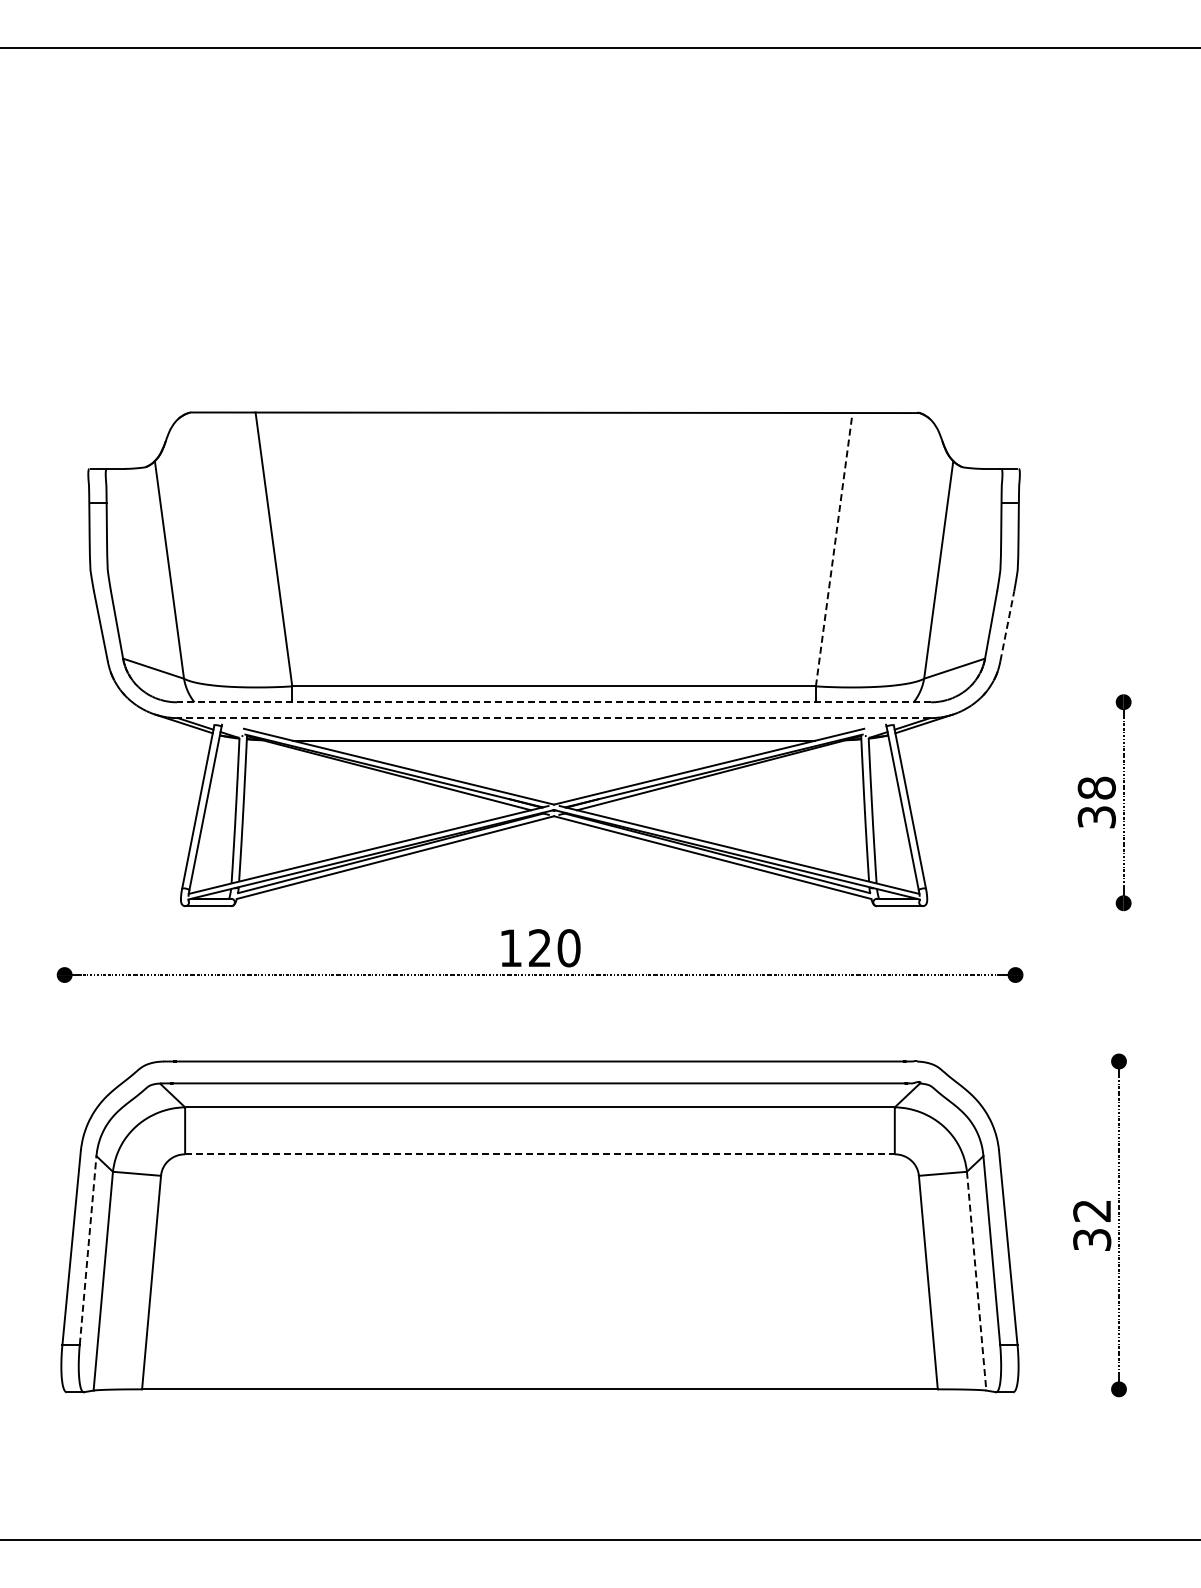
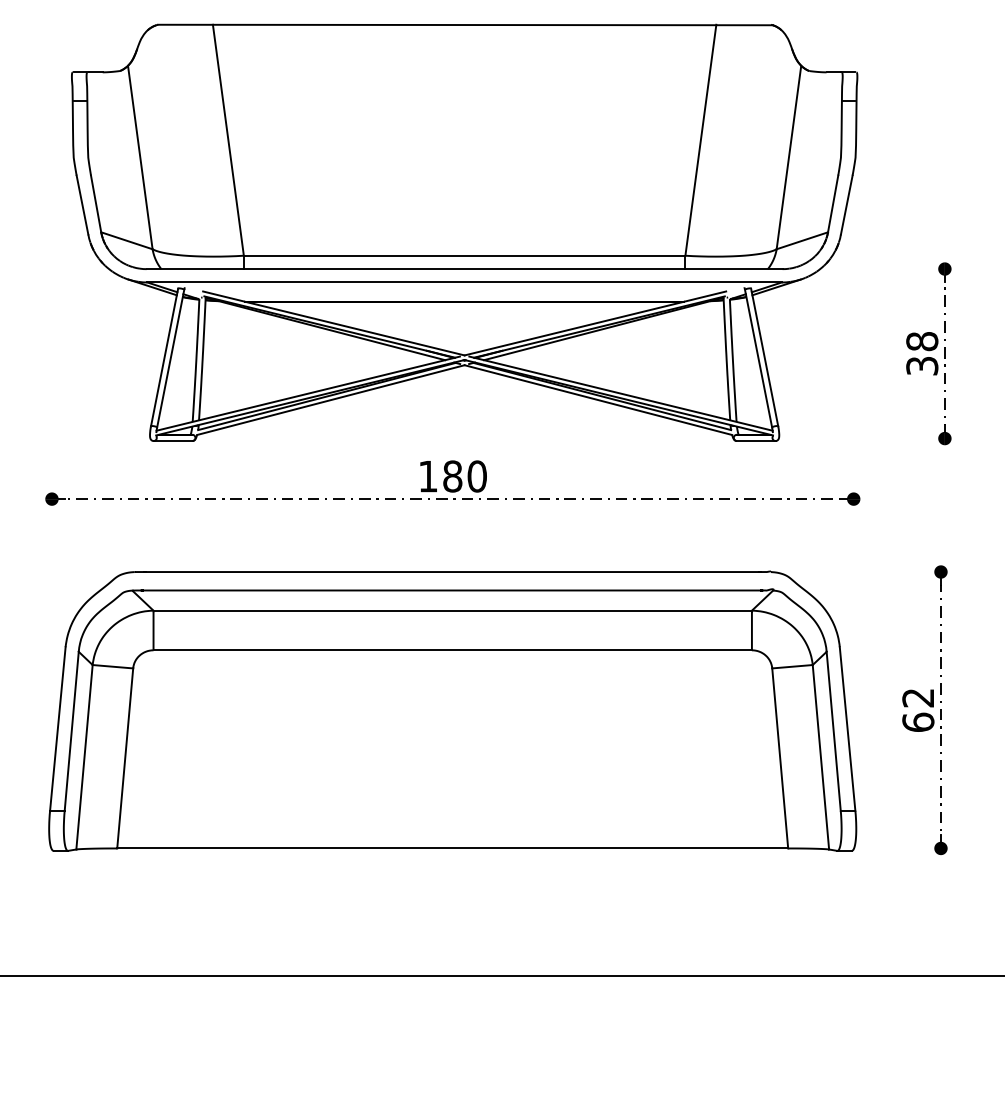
line: (834, 548) -> (701, 139), dashed -> solid
line: (1007, 626) -> (846, 205), dashed -> solid
line: (553, 702) -> (464, 269), dashed -> solid
line: (553, 718) -> (464, 282), dashed -> solid
text: (539, 948) -> (452, 476), 120 -> 180
line: (539, 1154) -> (452, 650), dashed -> solid
text: (1092, 1239) -> (918, 722), 32 -> 62
line: (88, 1250) -> (72, 731), dashed -> solid
line: (976, 1281) -> (820, 757), dashed -> solid

